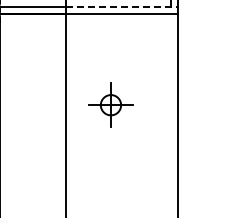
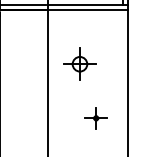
line: (122, 7) -> (88, 5), dashed -> solid
part: (110, 104) -> (79, 63), moved
part: (133, 163) -> (96, 117), added

